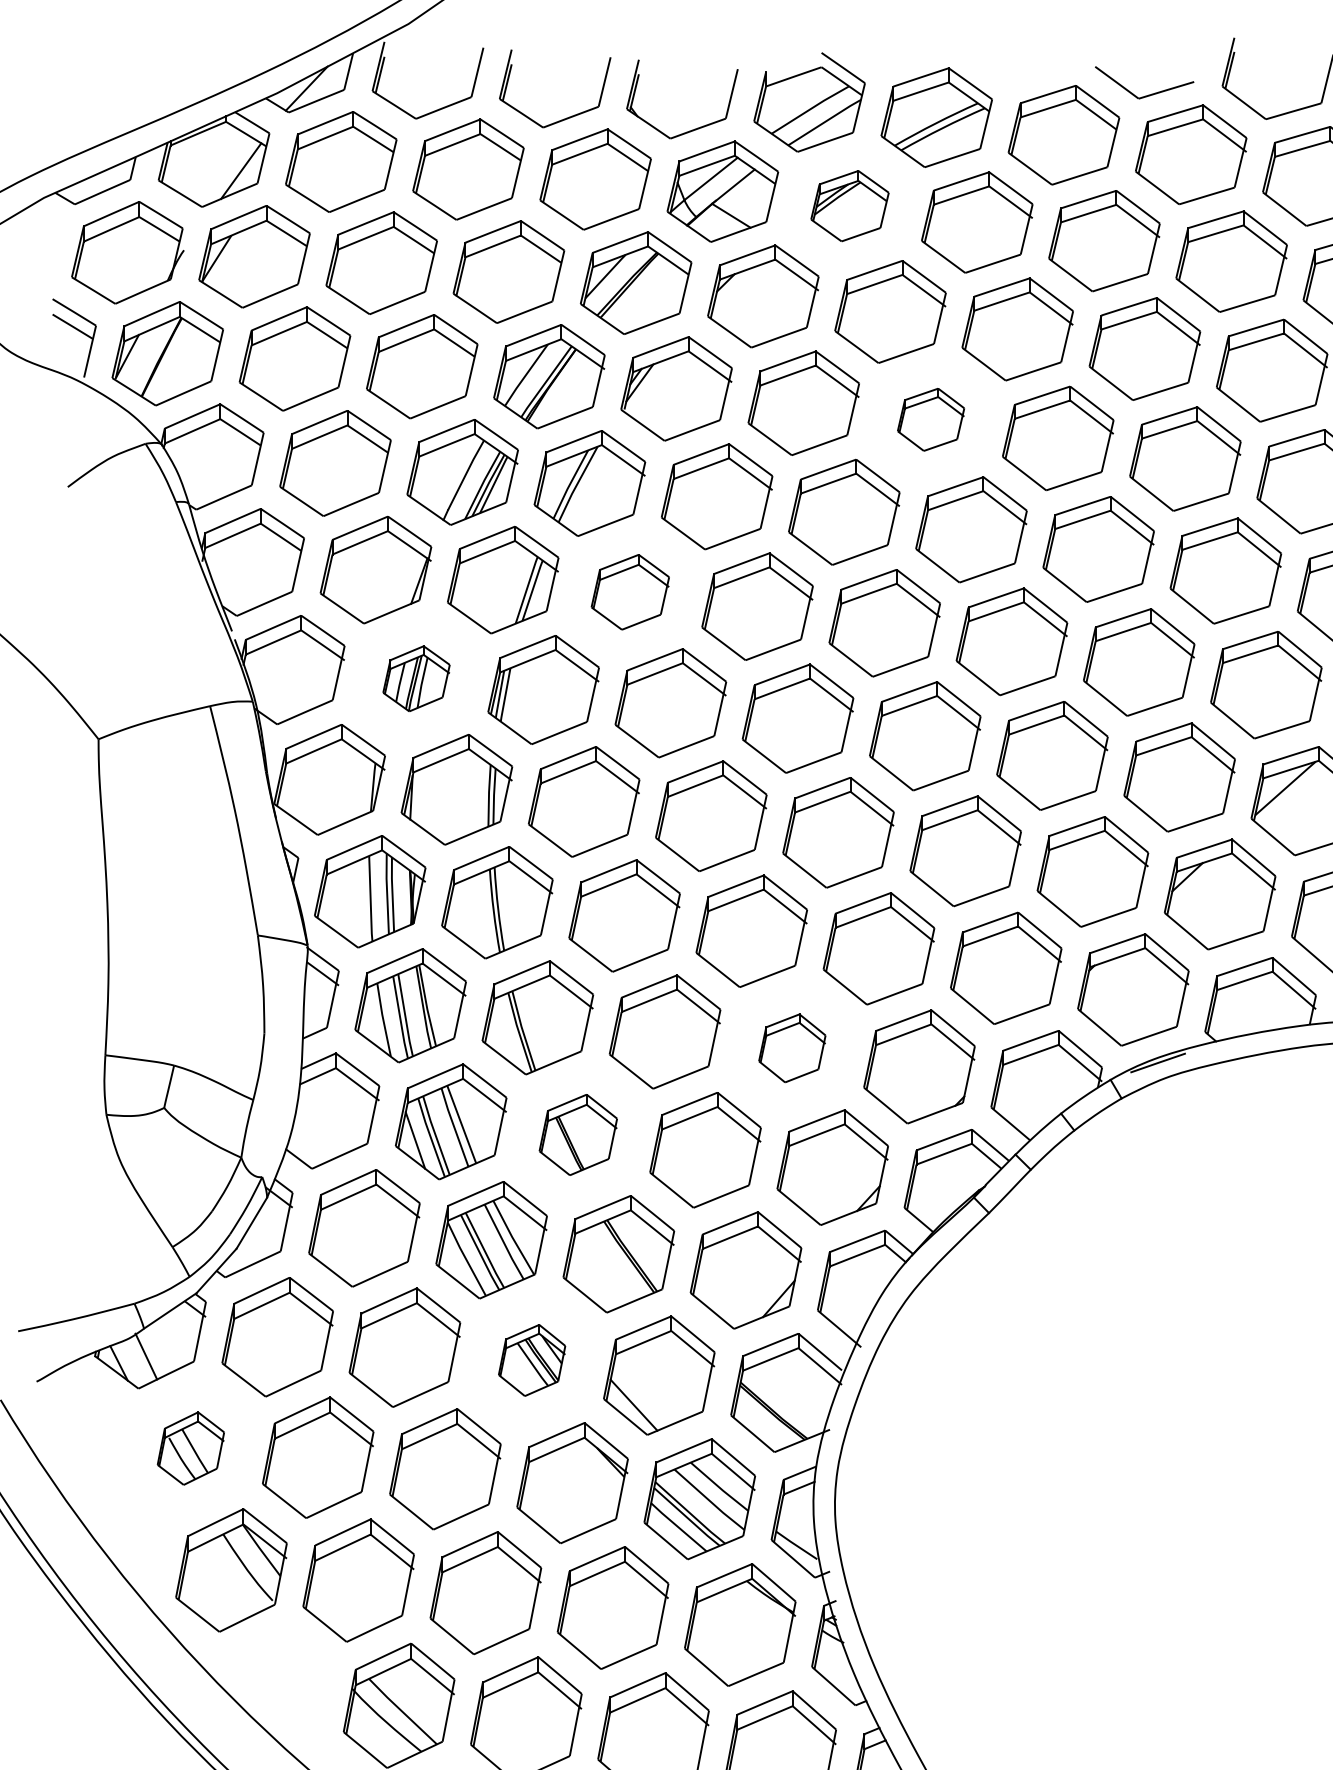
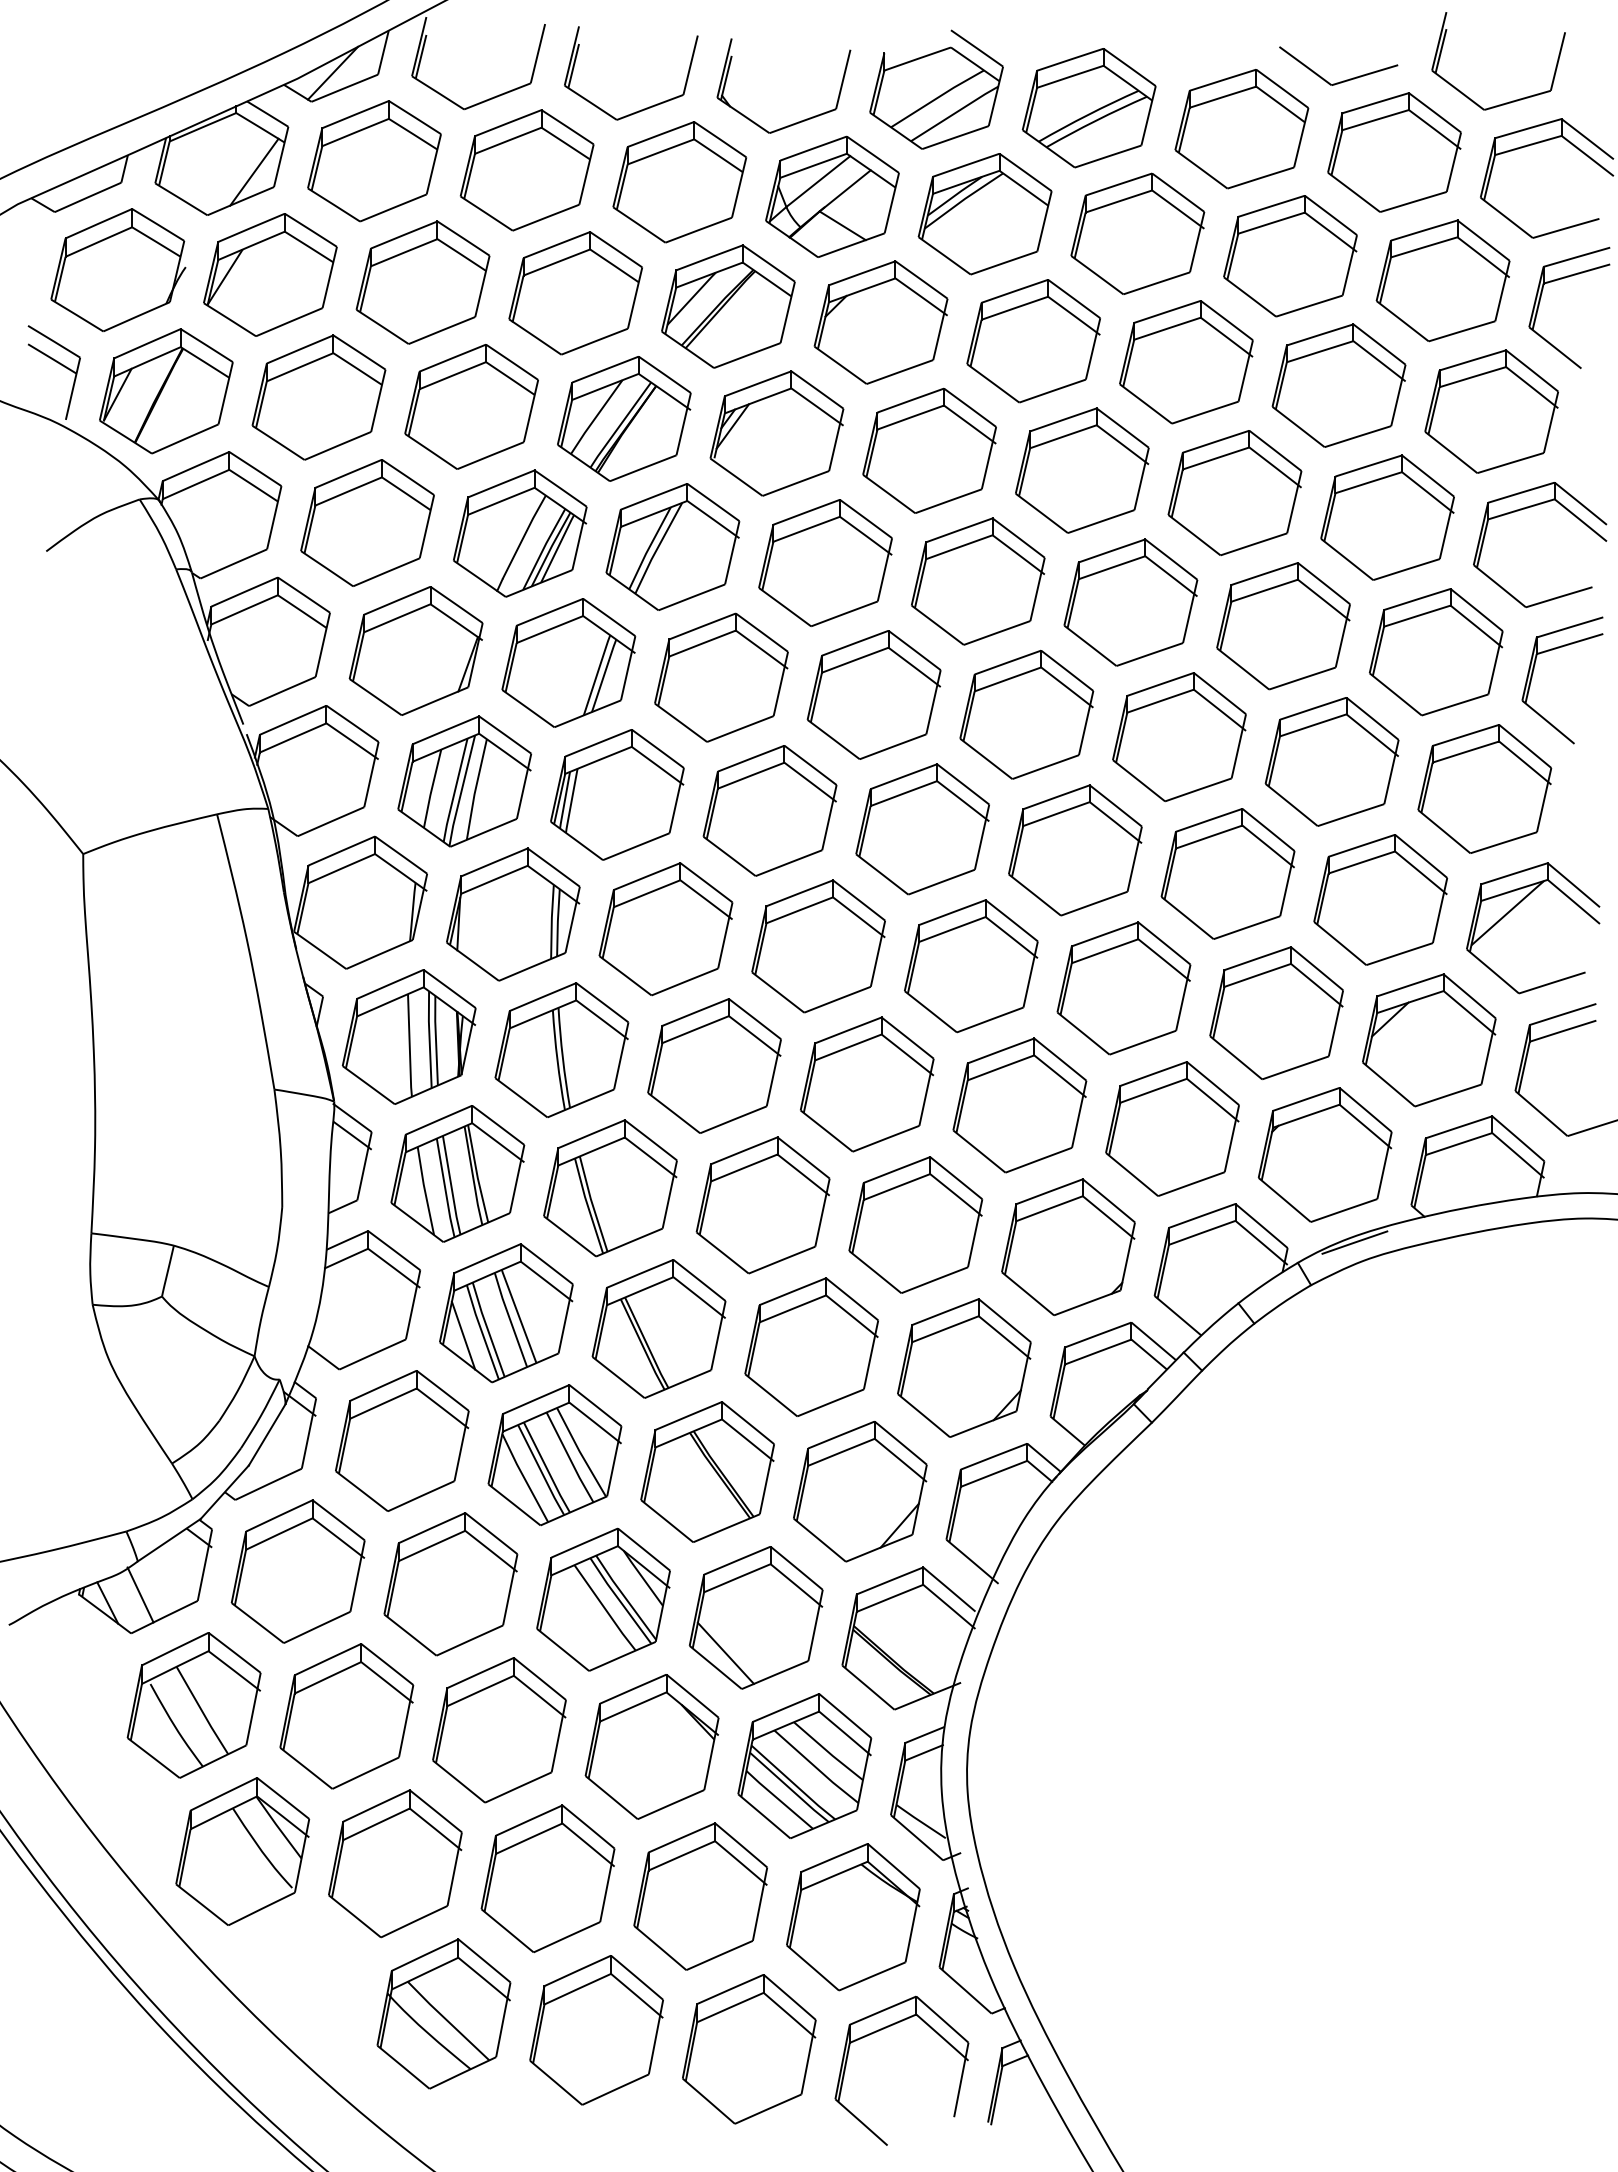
part: (849, 206) -> (984, 214), size x1.43
part: (931, 419) -> (1082, 470), size x1.67
part: (630, 592) -> (721, 677), size x1.43
part: (416, 678) -> (464, 781), size x1.67
part: (792, 1047) -> (915, 1224), size x1.67
part: (577, 1134) -> (658, 1328), size x1.43
part: (532, 1360) -> (603, 1599), size x1.67
part: (190, 1448) -> (193, 1705), size x1.67

